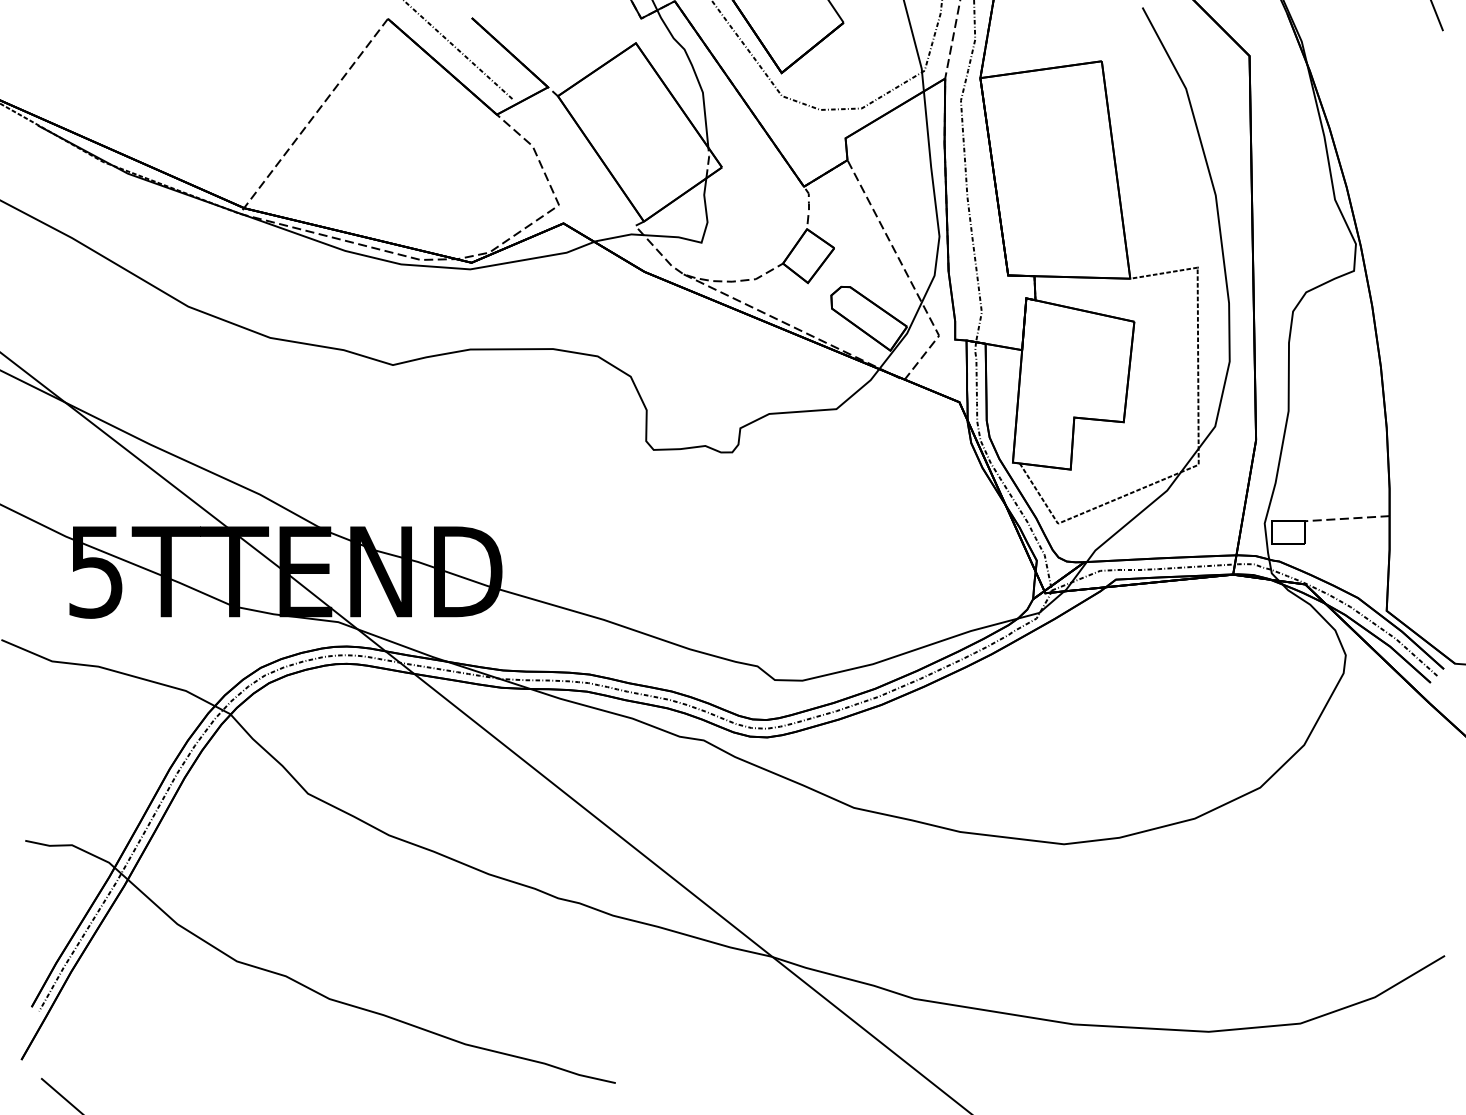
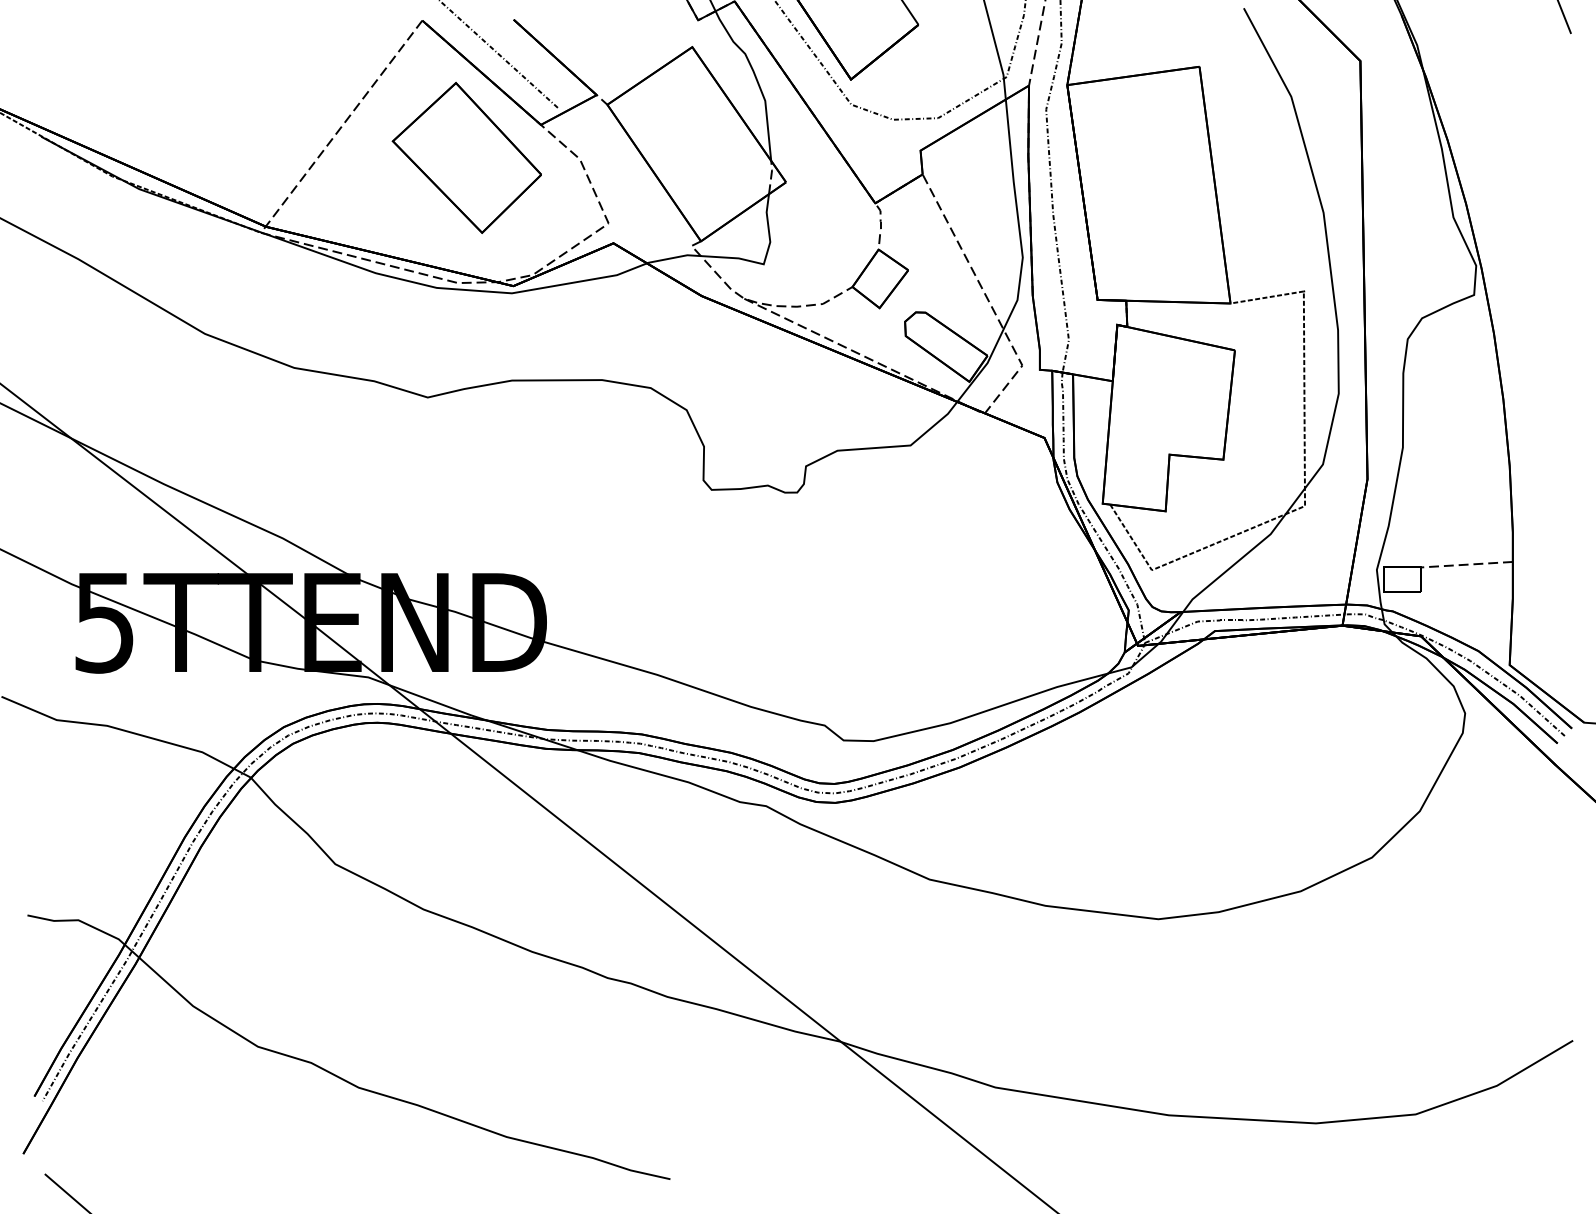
part: (428, 144) -> (466, 157), added

